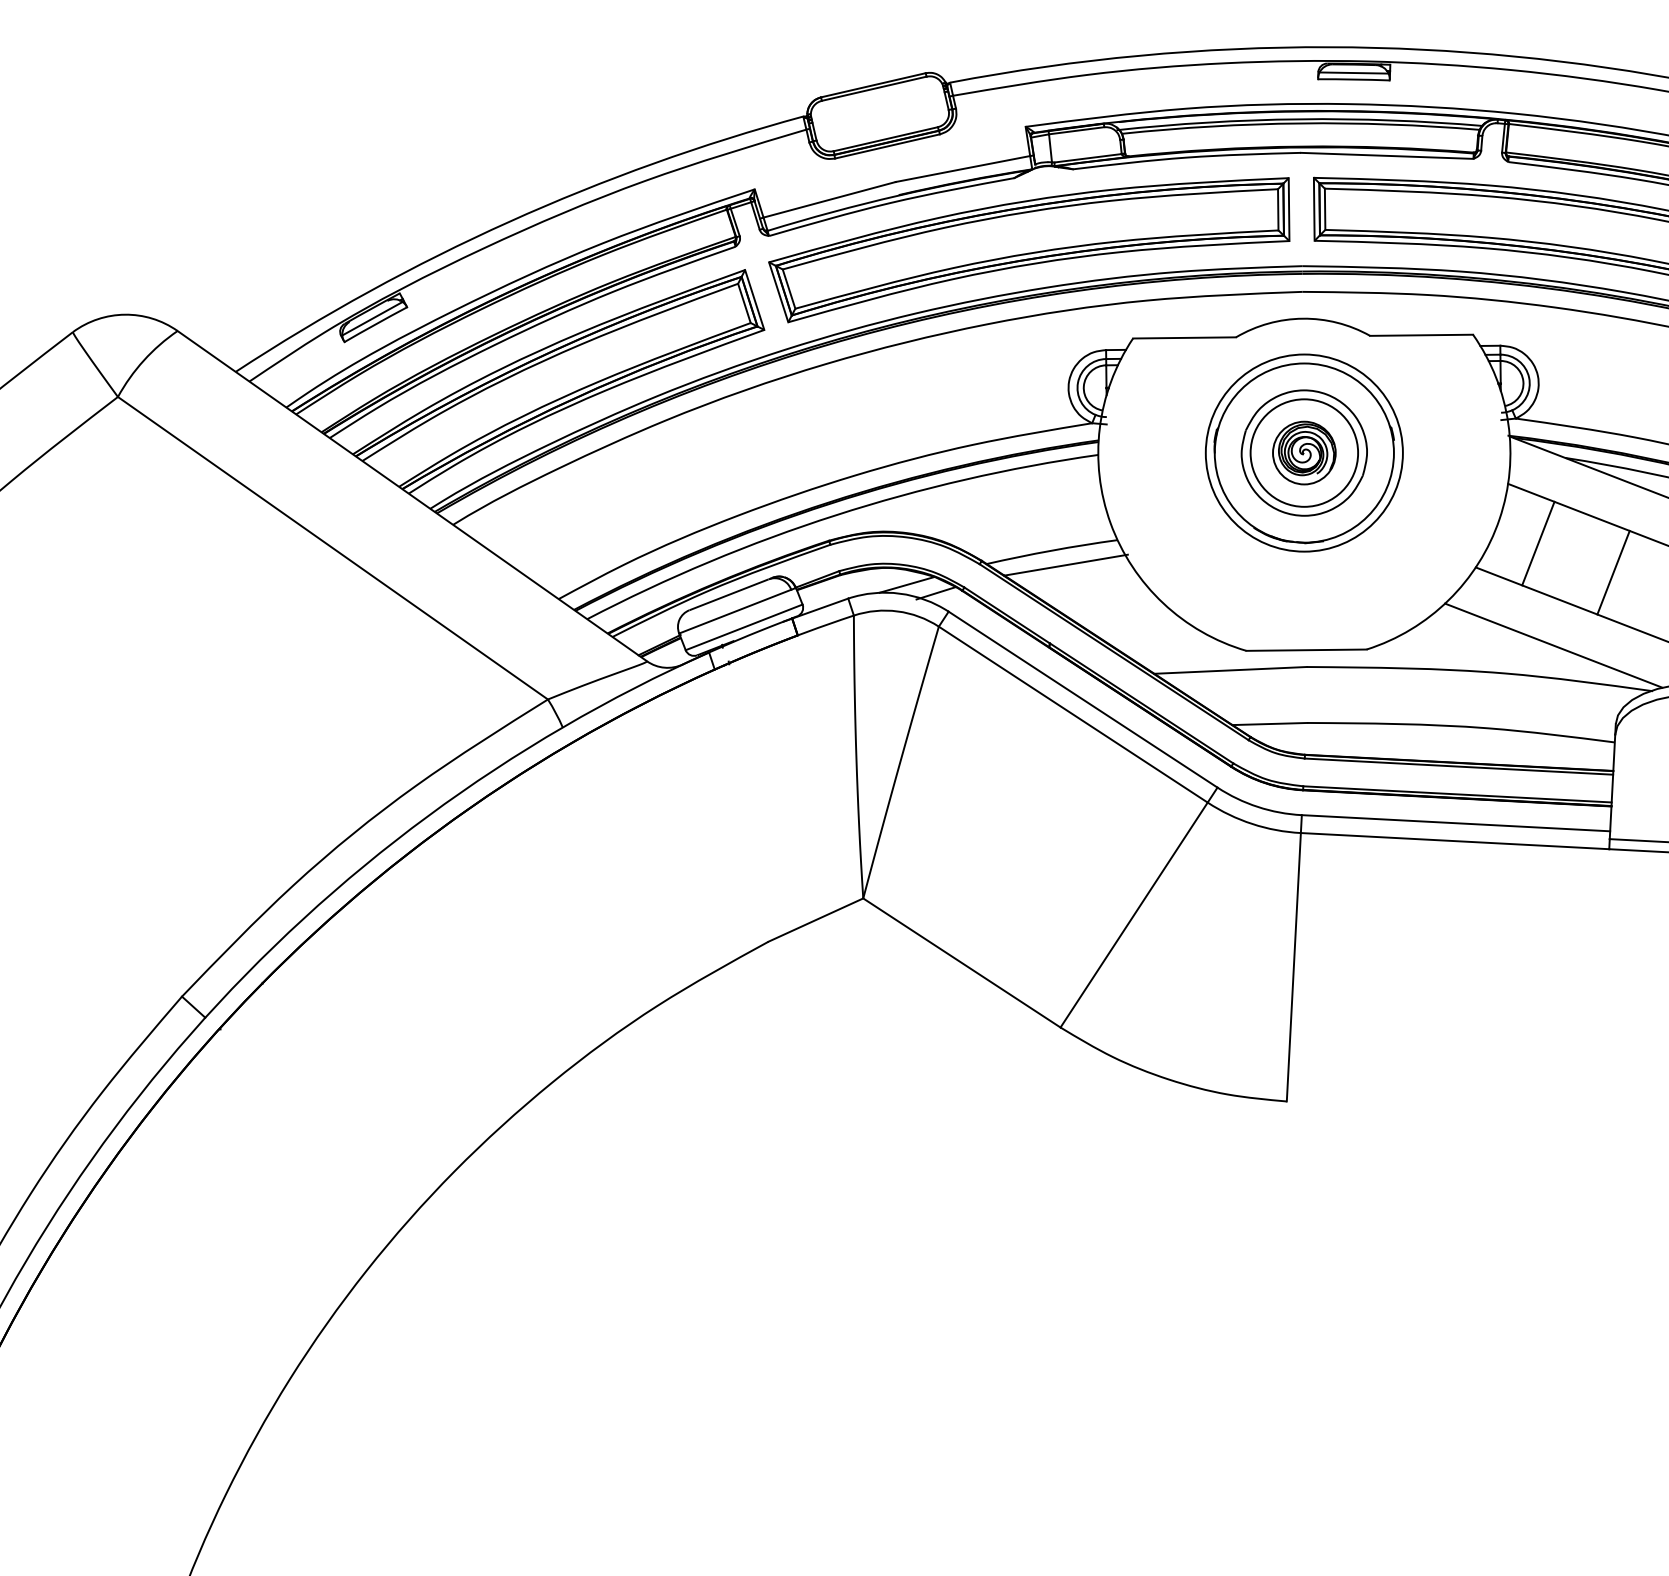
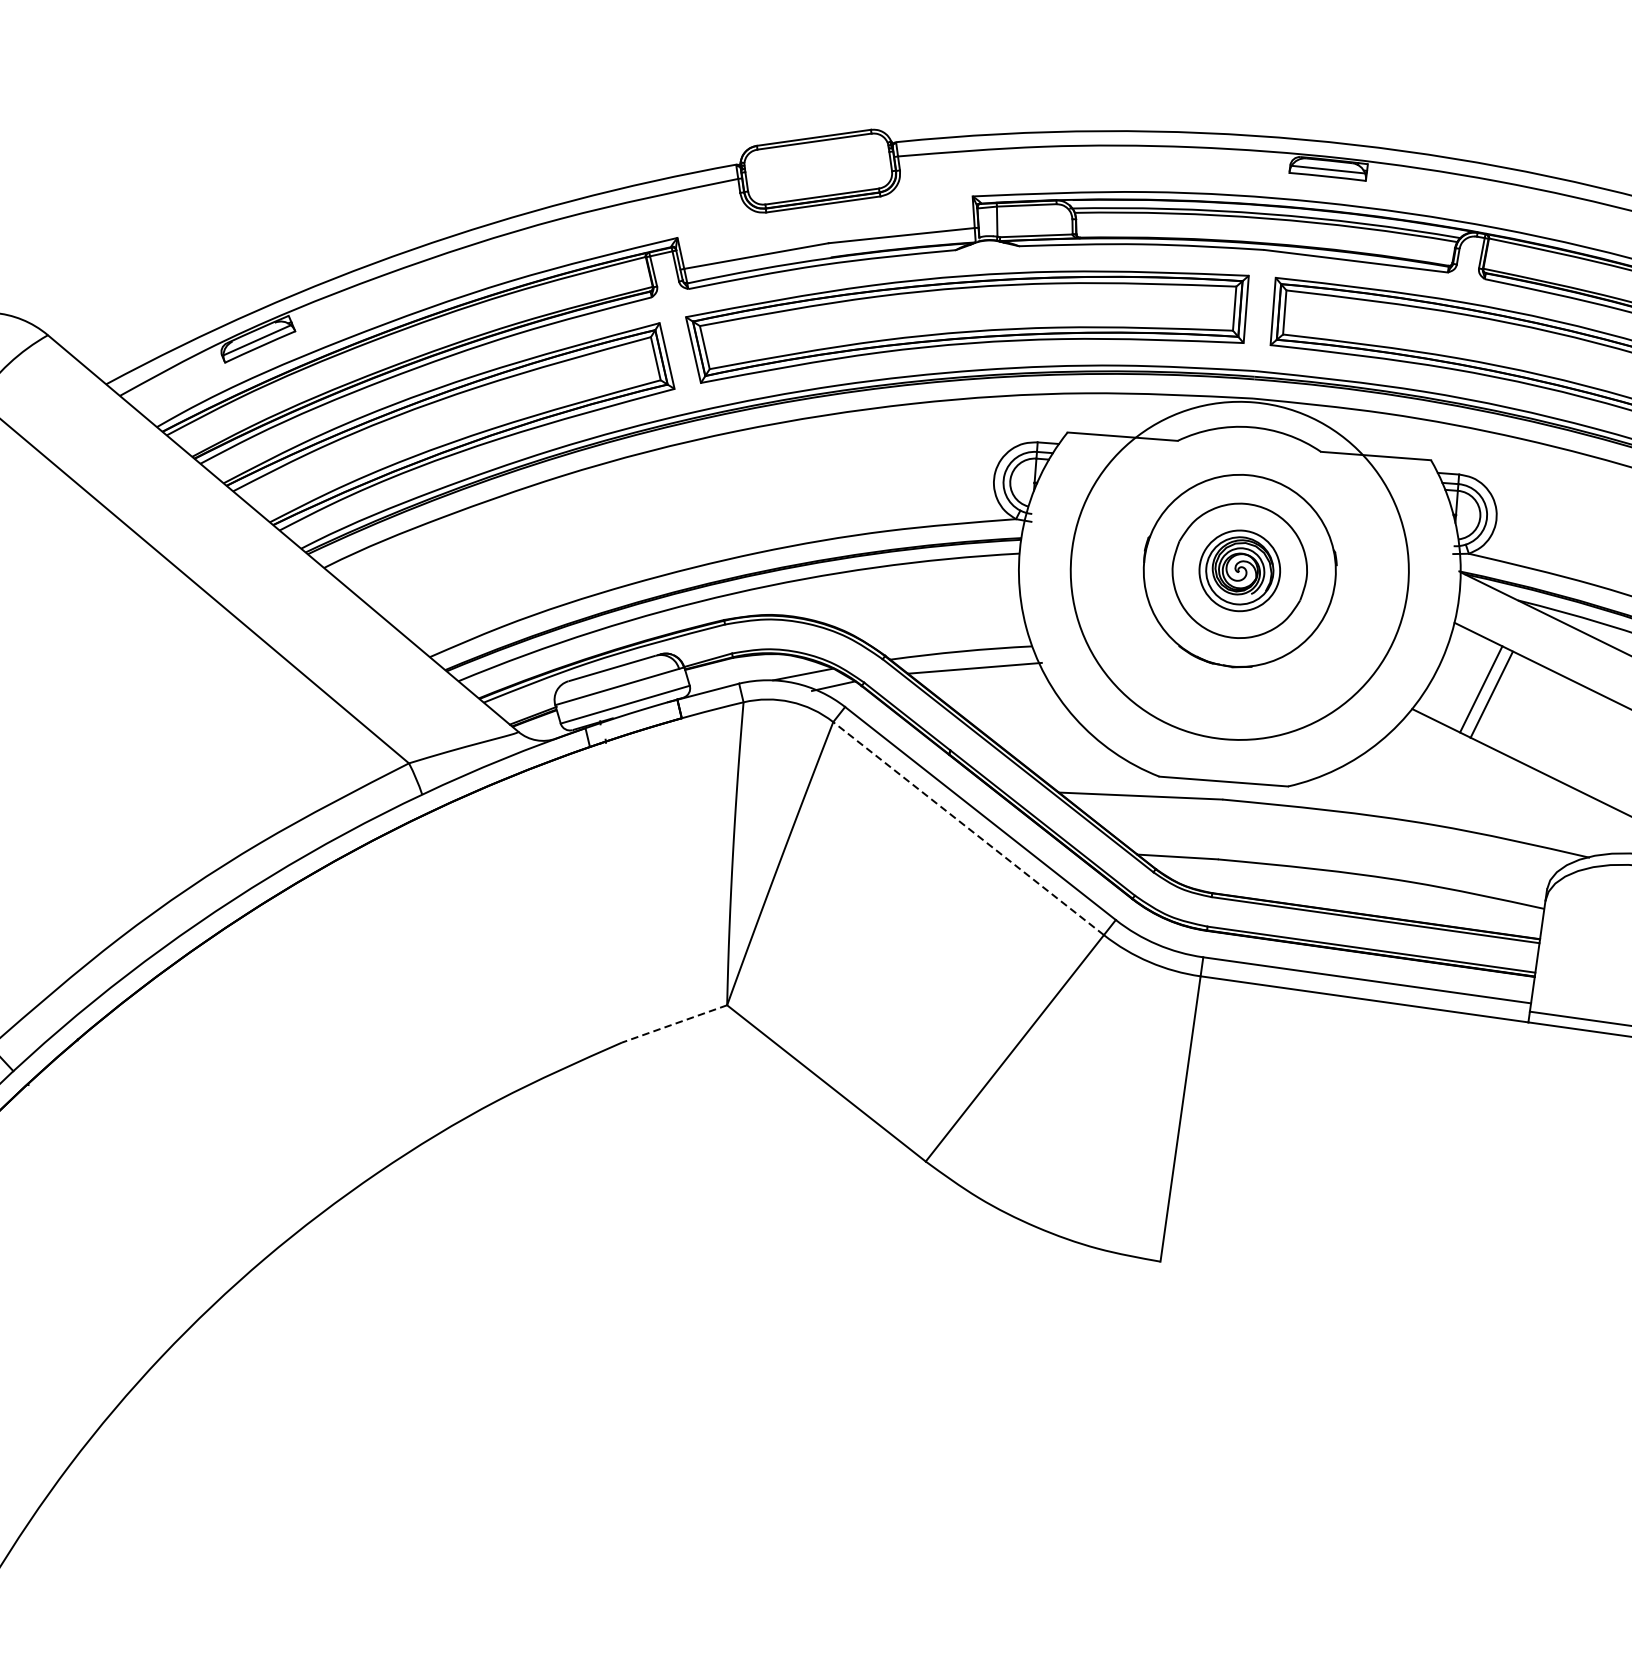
circle: (1303, 452) -> (1238, 570), size x1.6
circle: (1304, 452) -> (1240, 570), size x0.7
line: (1613, 572) -> (1491, 694), moved
line: (1553, 645) -> (1487, 799), removed
line: (1073, 714) -> (968, 828), solid -> dashed
line: (815, 920) -> (674, 1024), solid -> dashed

